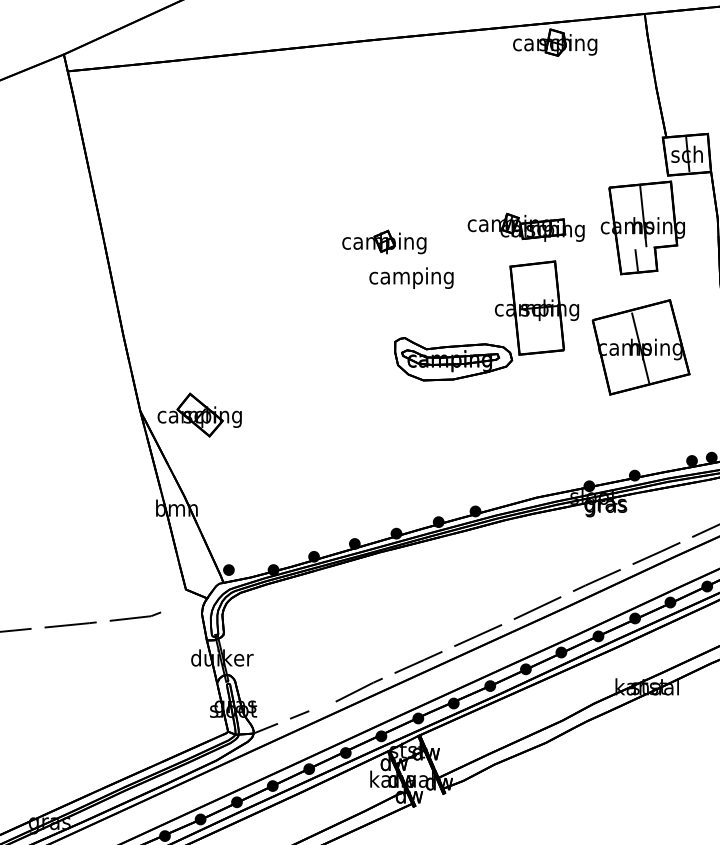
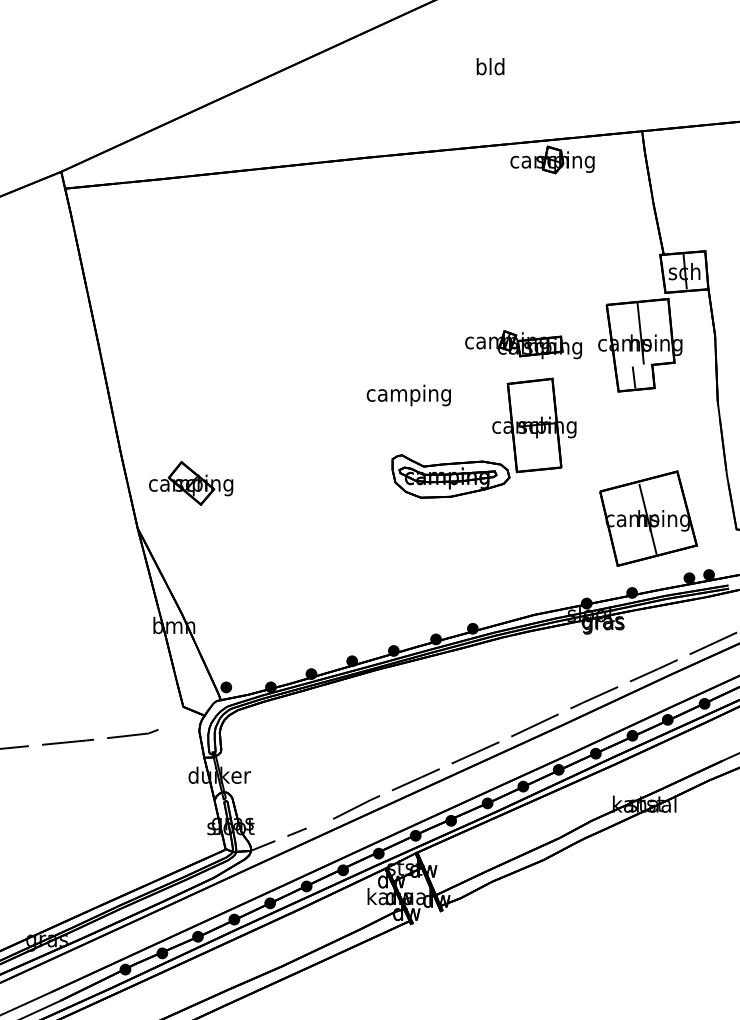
part: (384, 242) -> (381, 359), removed
part: (641, 347) -> (648, 518), moved
part: (200, 415) -> (191, 483), moved

